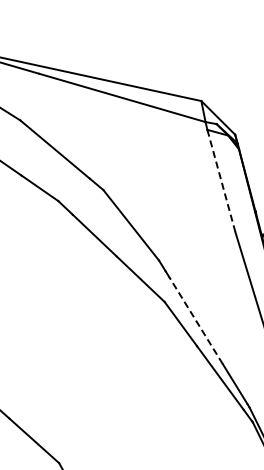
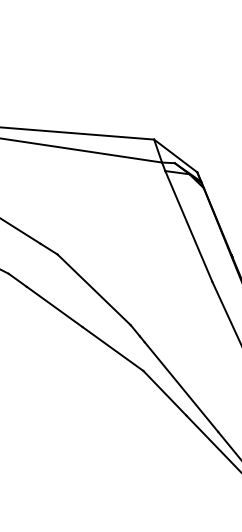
line: (221, 181) -> (189, 226), dashed -> solid
line: (195, 320) -> (180, 387), dashed -> solid

